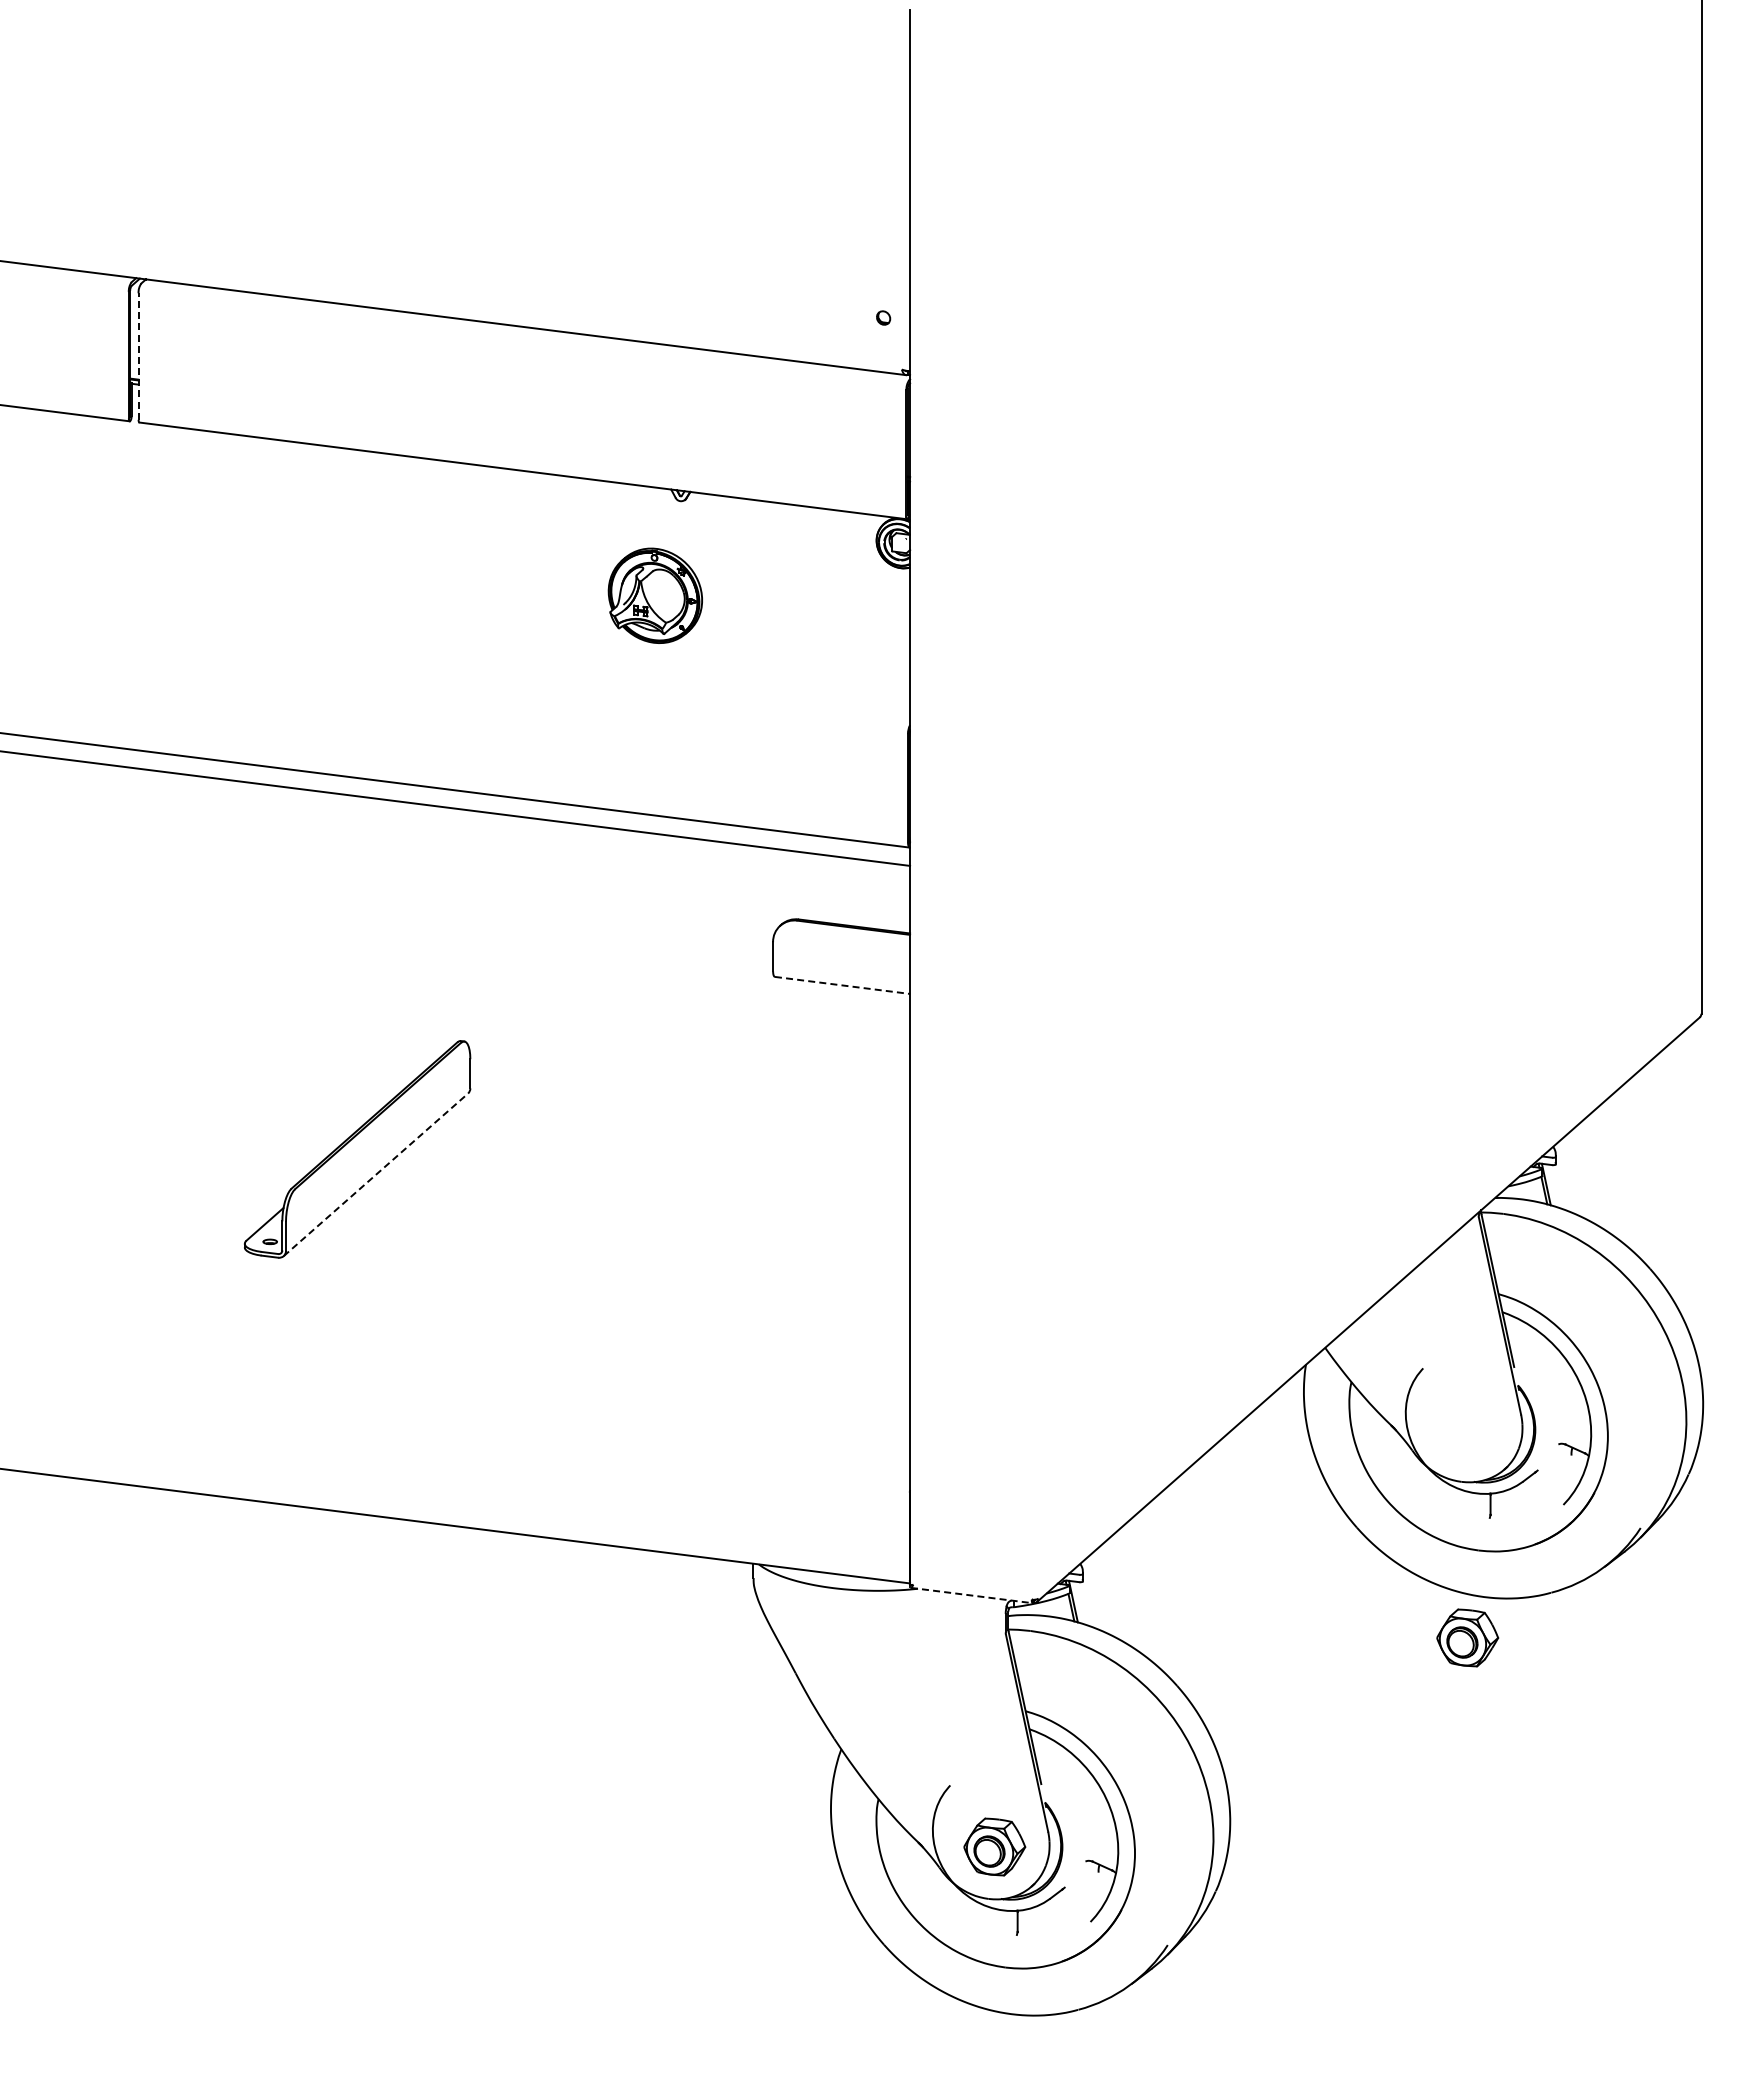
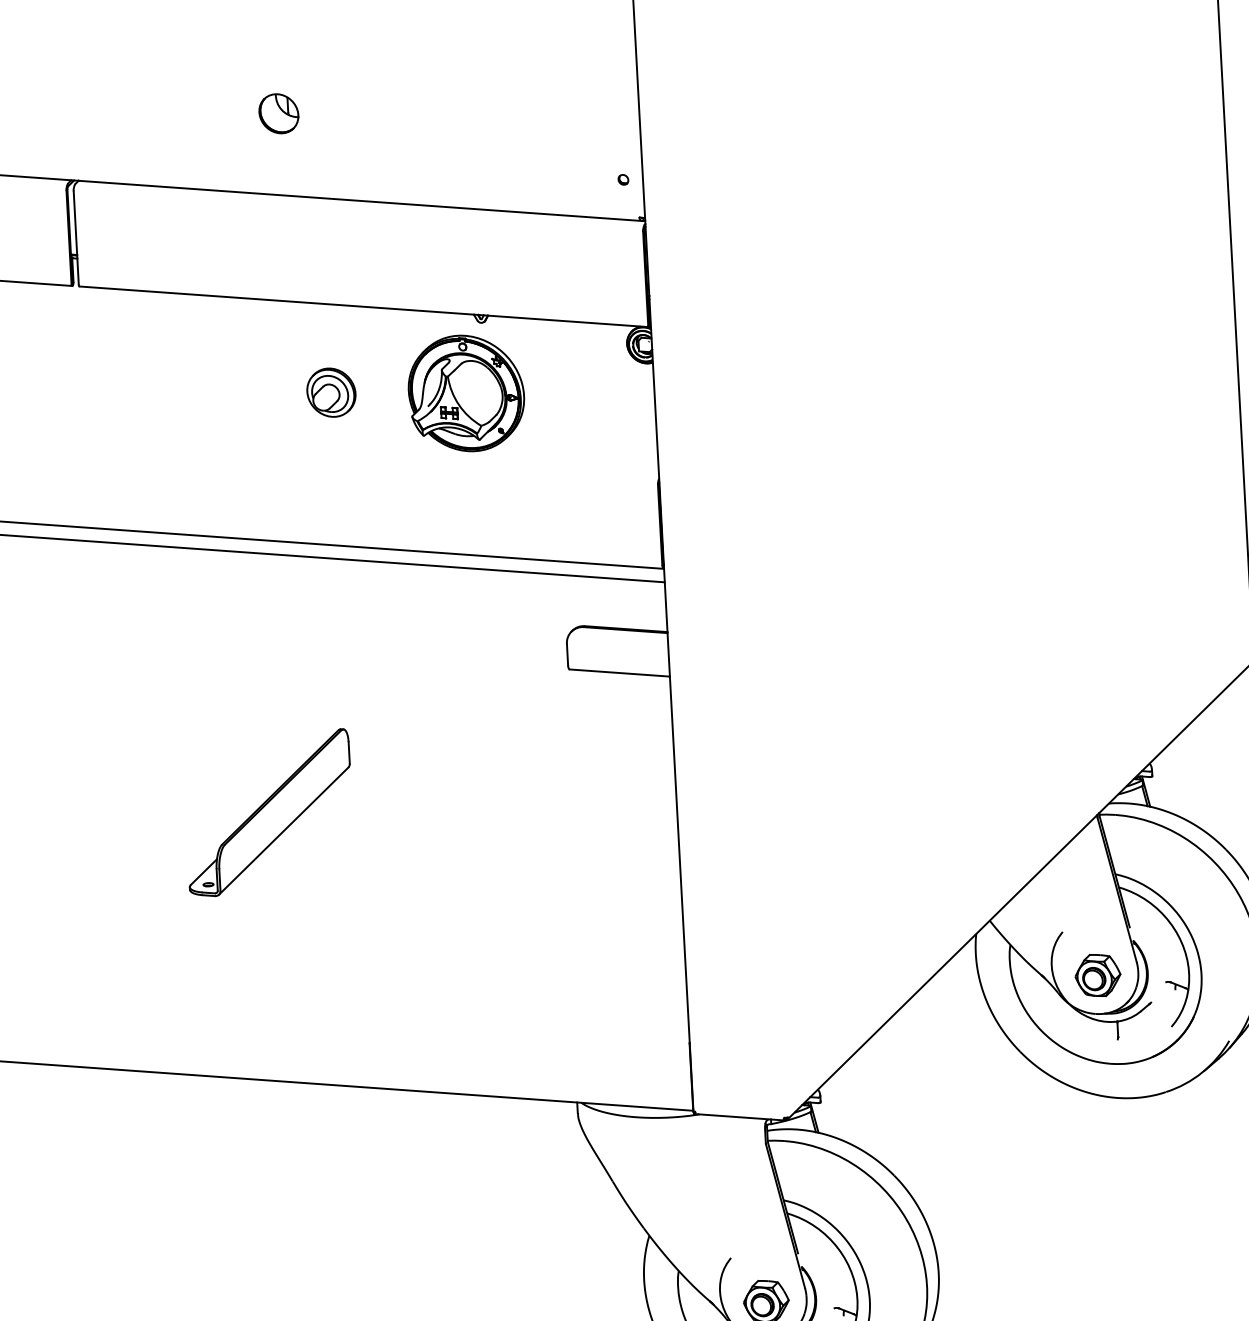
part: (421, 202) -> (278, 113), added
line: (138, 356) -> (76, 237), dashed -> solid
part: (472, 584) -> (331, 392), added
part: (655, 595) -> (466, 393), size x1.67
line: (843, 985) -> (620, 673), dashed -> solid
line: (375, 1174) -> (283, 830), dashed -> solid
line: (971, 1595) -> (739, 1117), dashed -> solid
part: (1467, 1637) -> (1097, 975), moved

